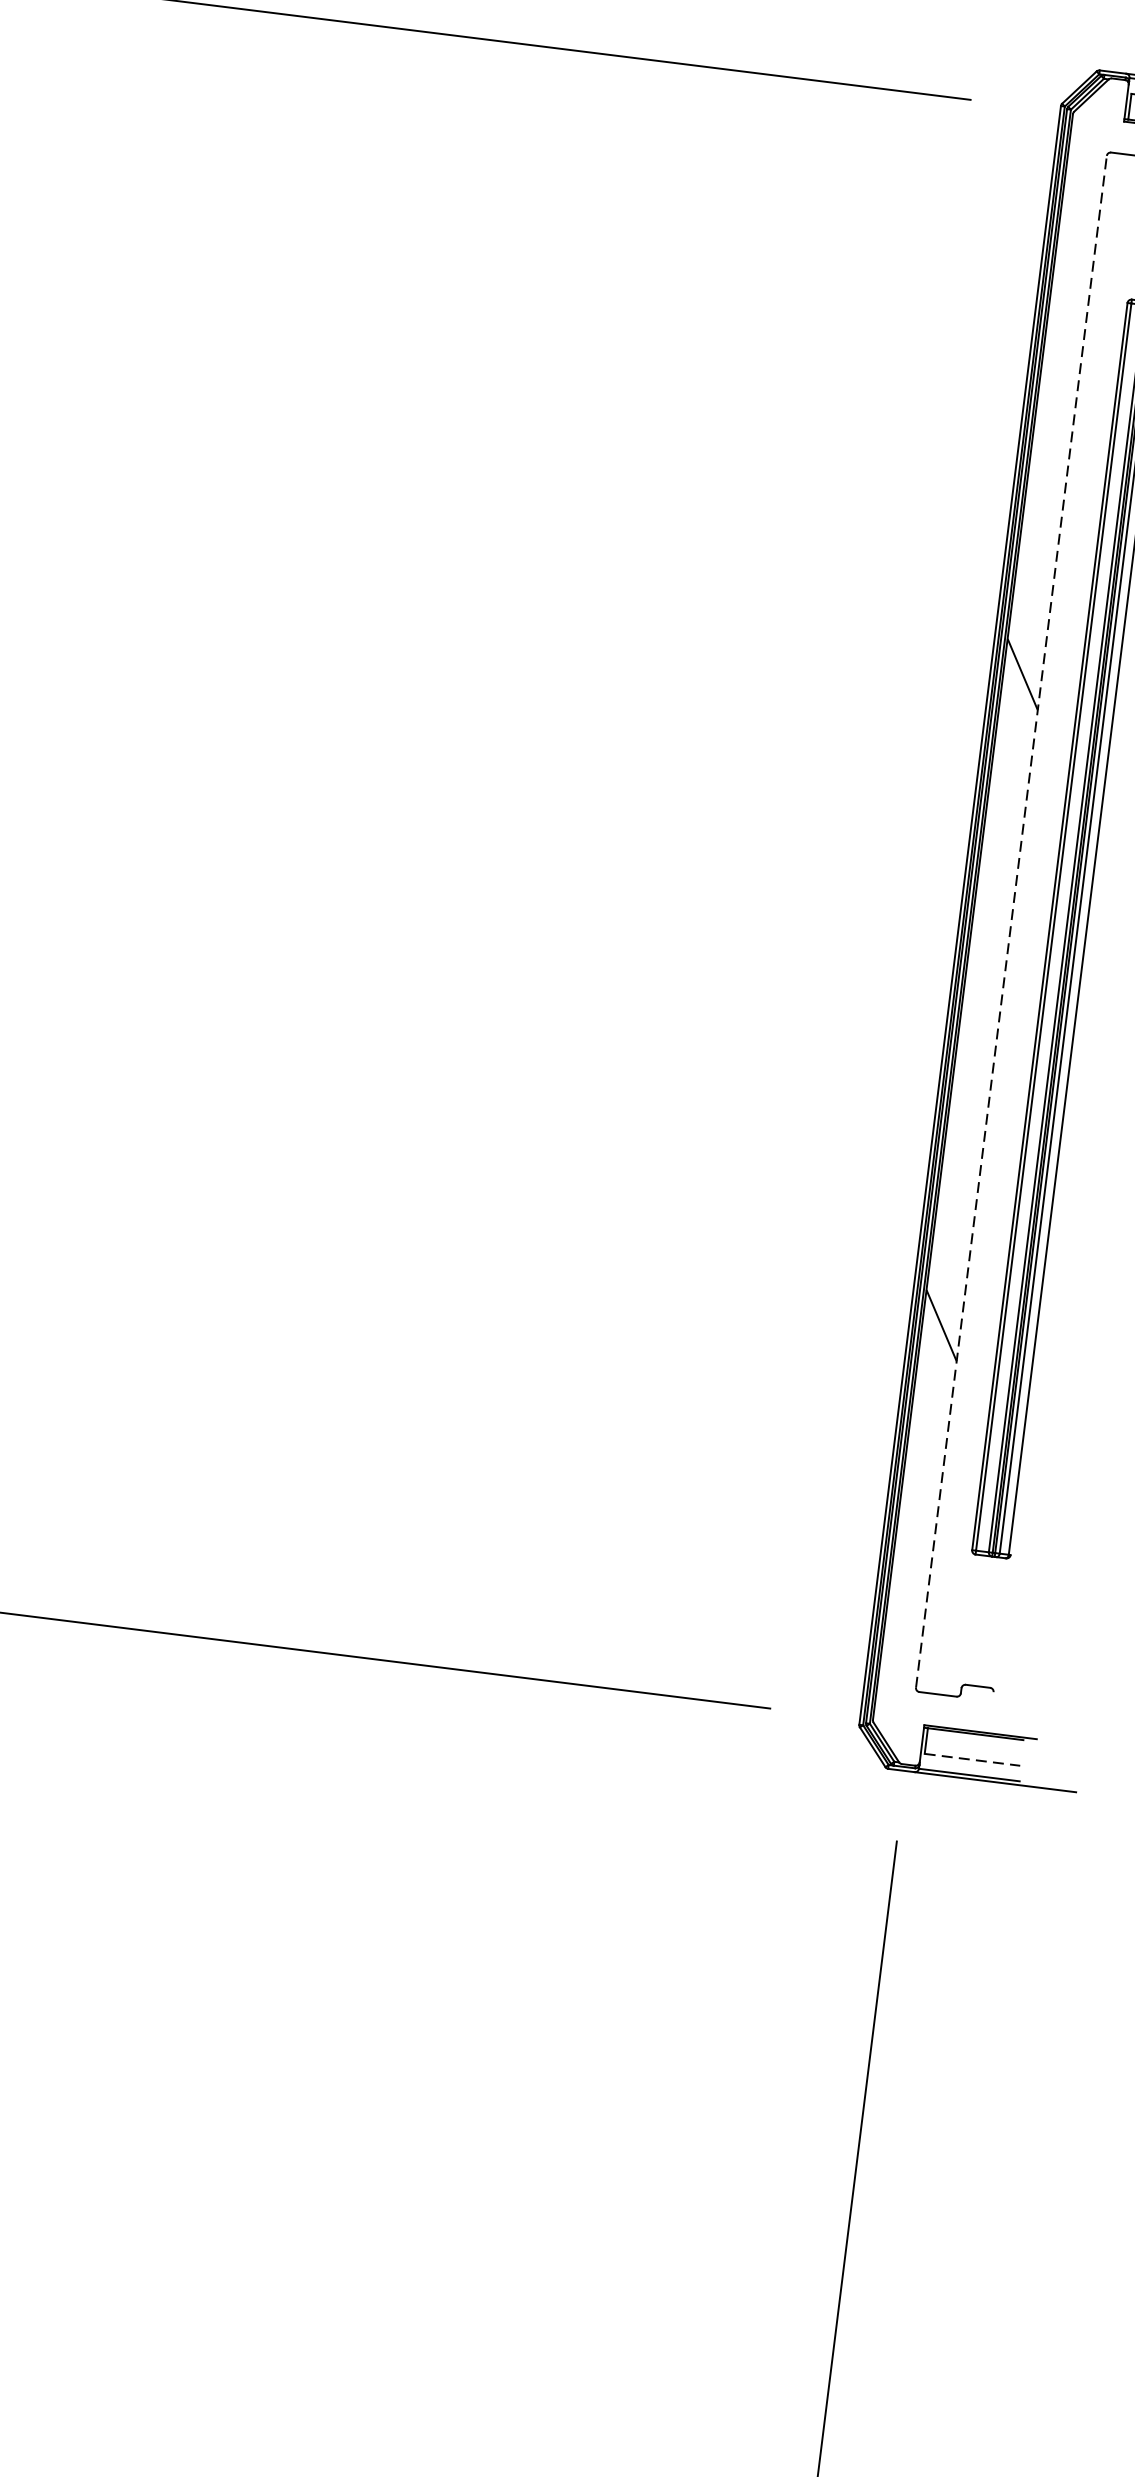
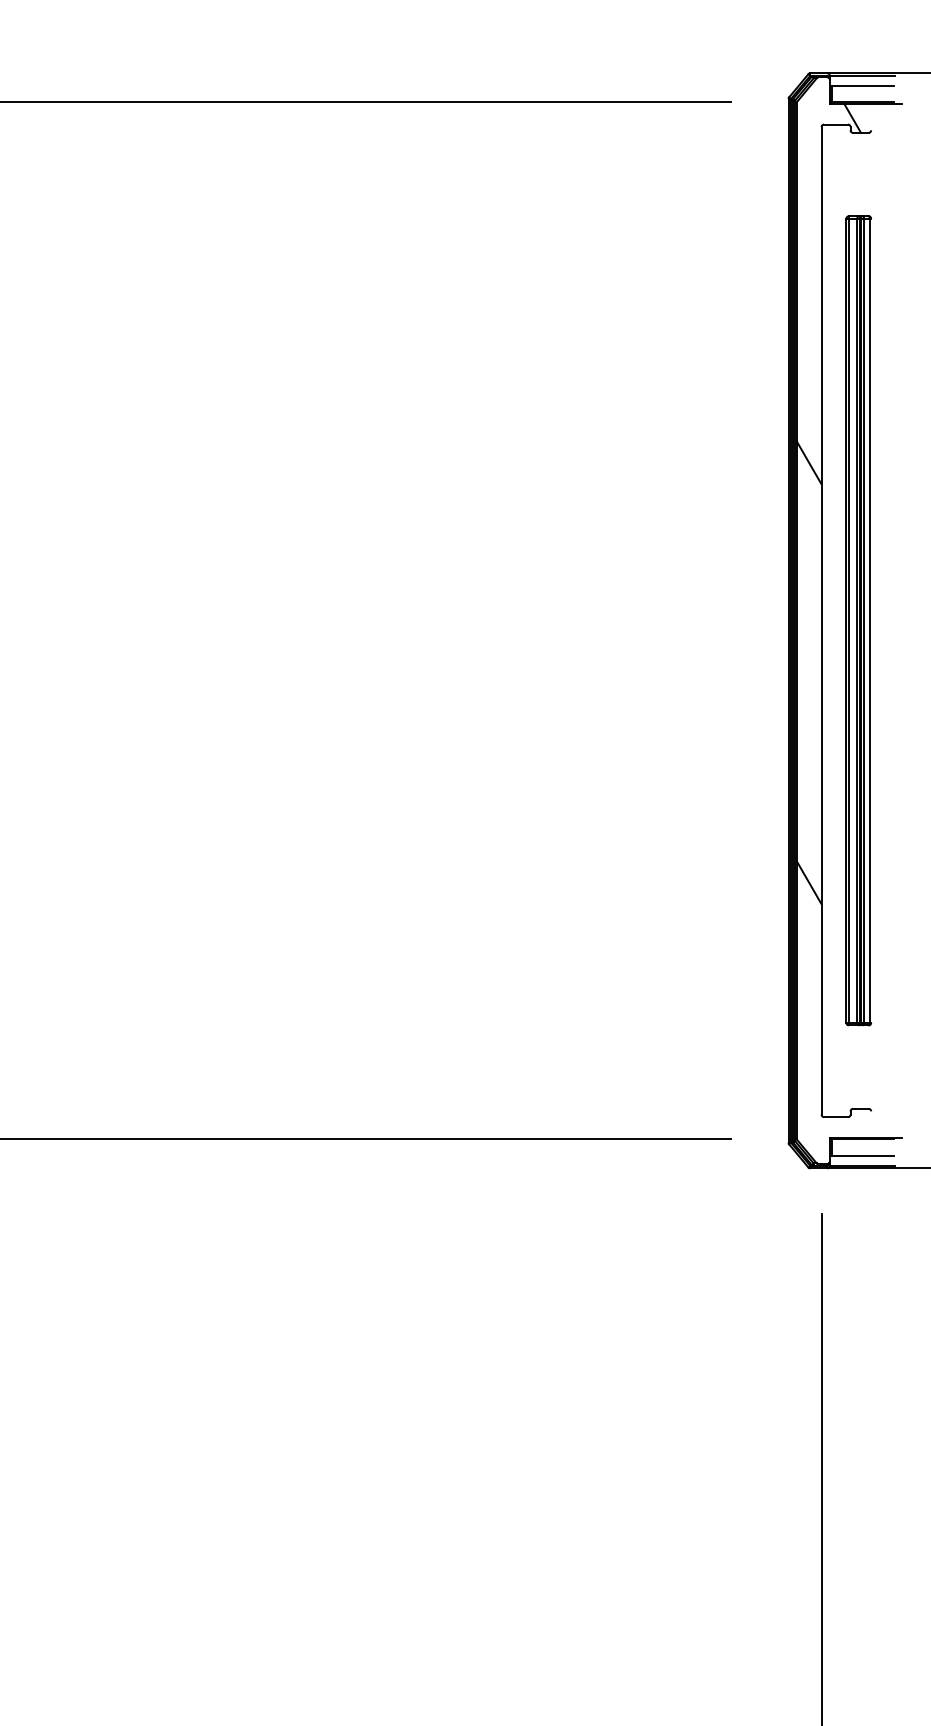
line: (1011, 921) -> (821, 620), dashed -> solid
line: (972, 1760) -> (863, 1156), dashed -> solid

